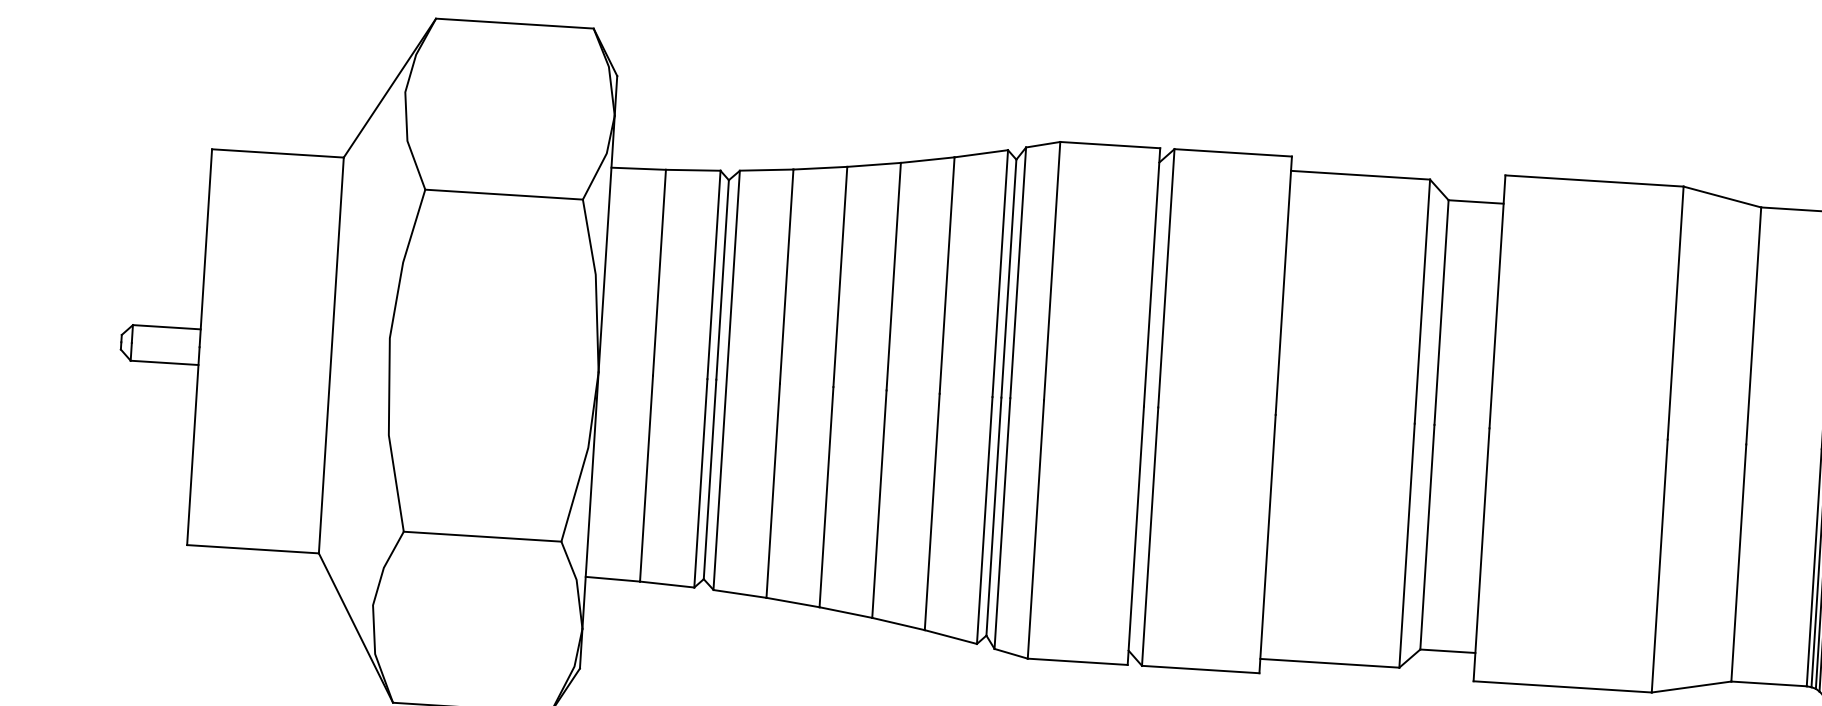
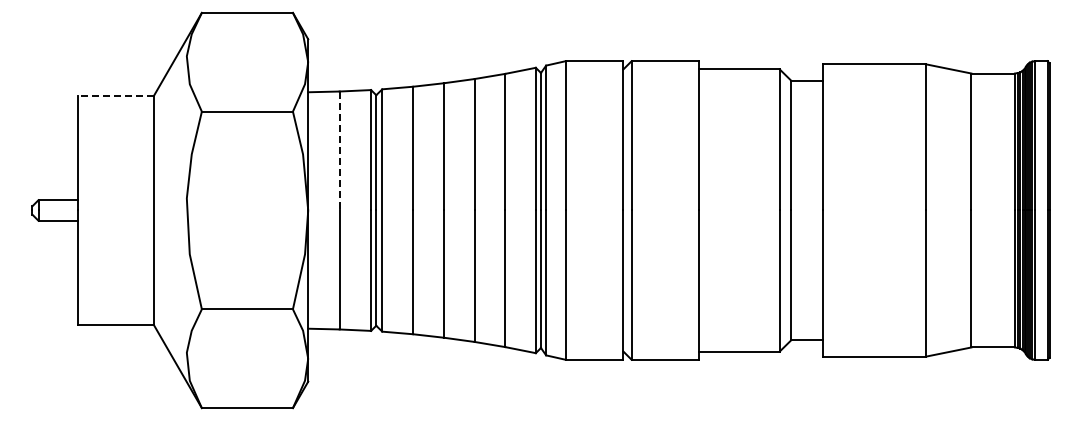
line: (277, 154) -> (115, 96), solid -> dashed
line: (659, 273) -> (339, 151), solid -> dashed

